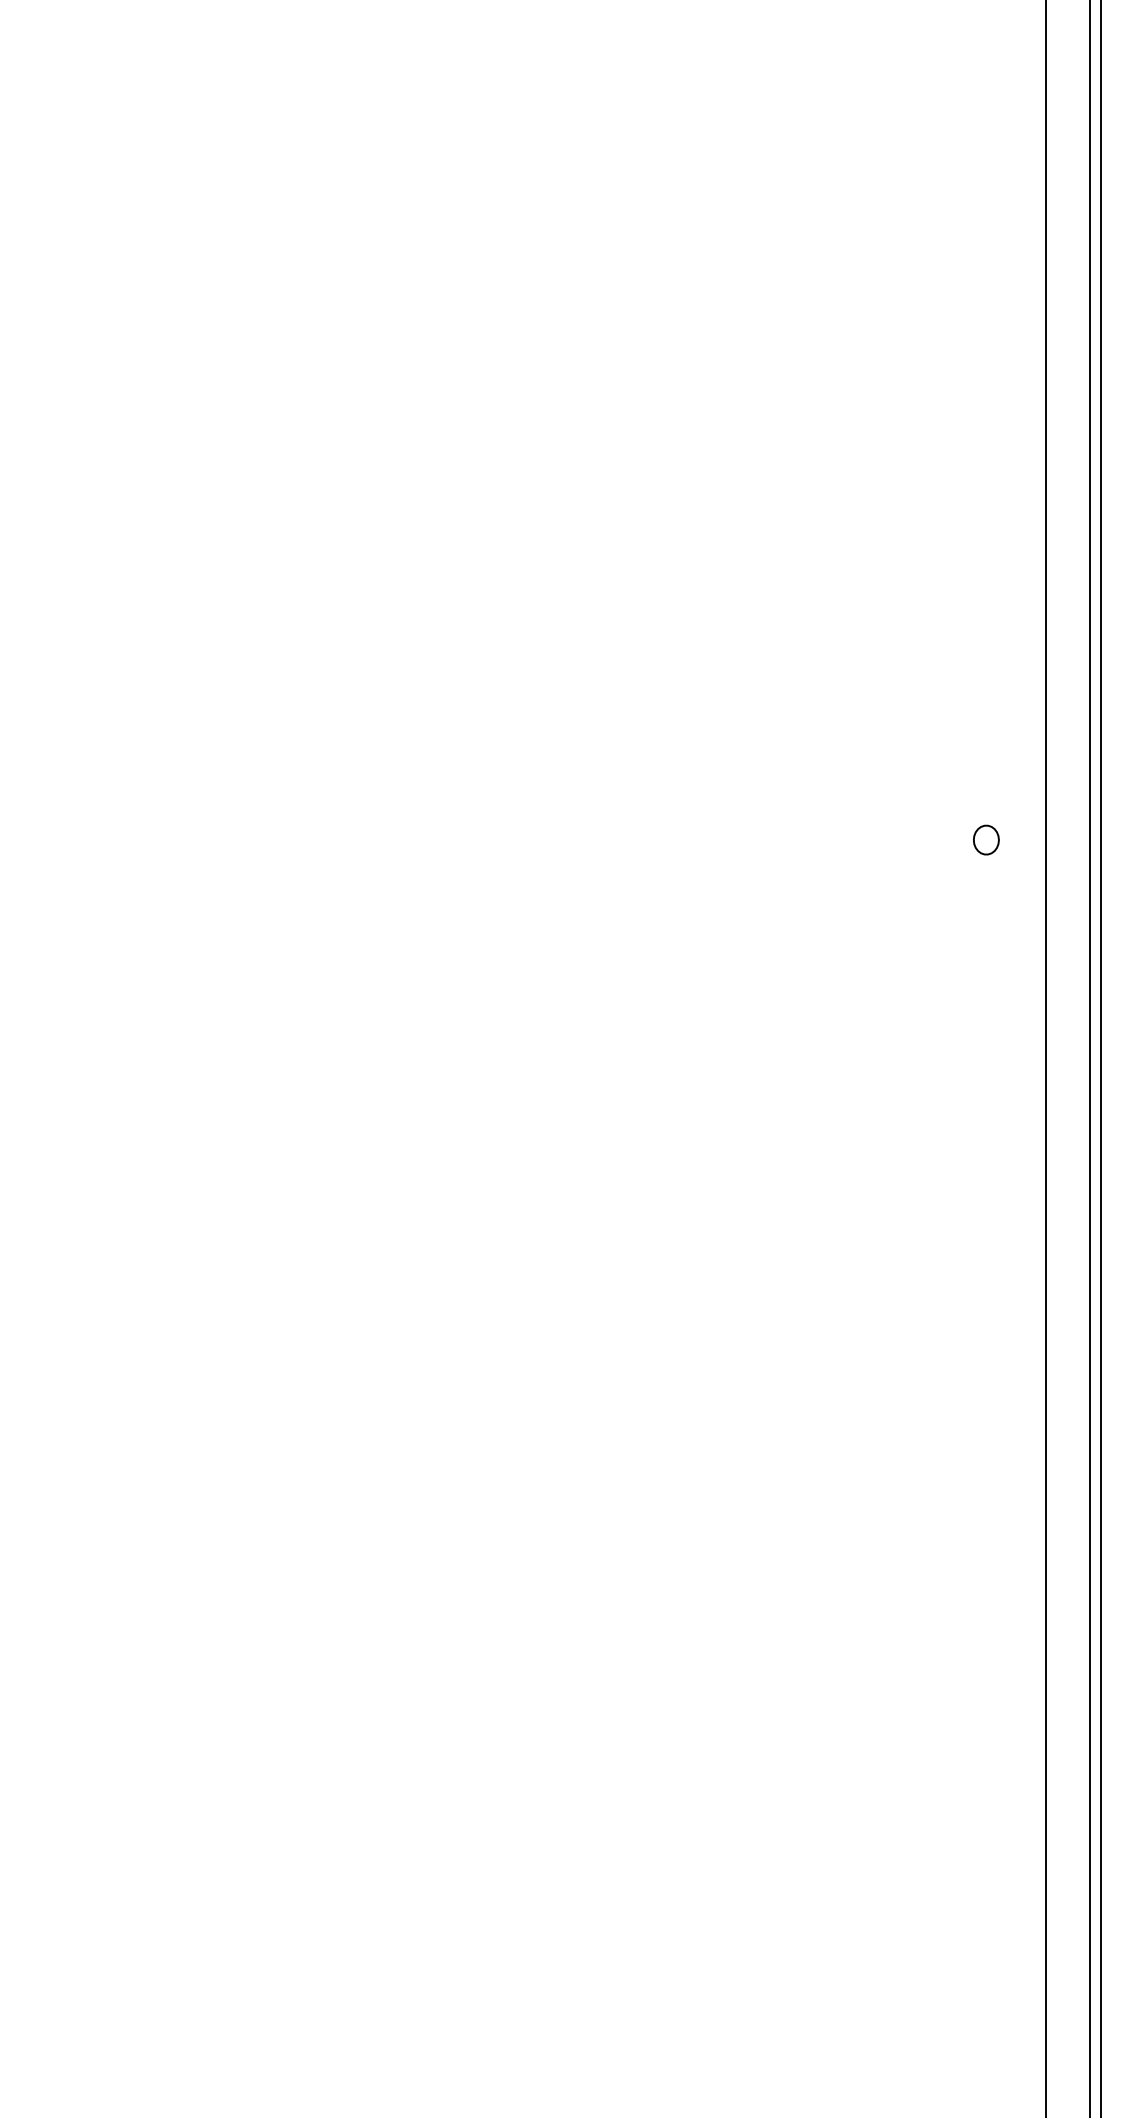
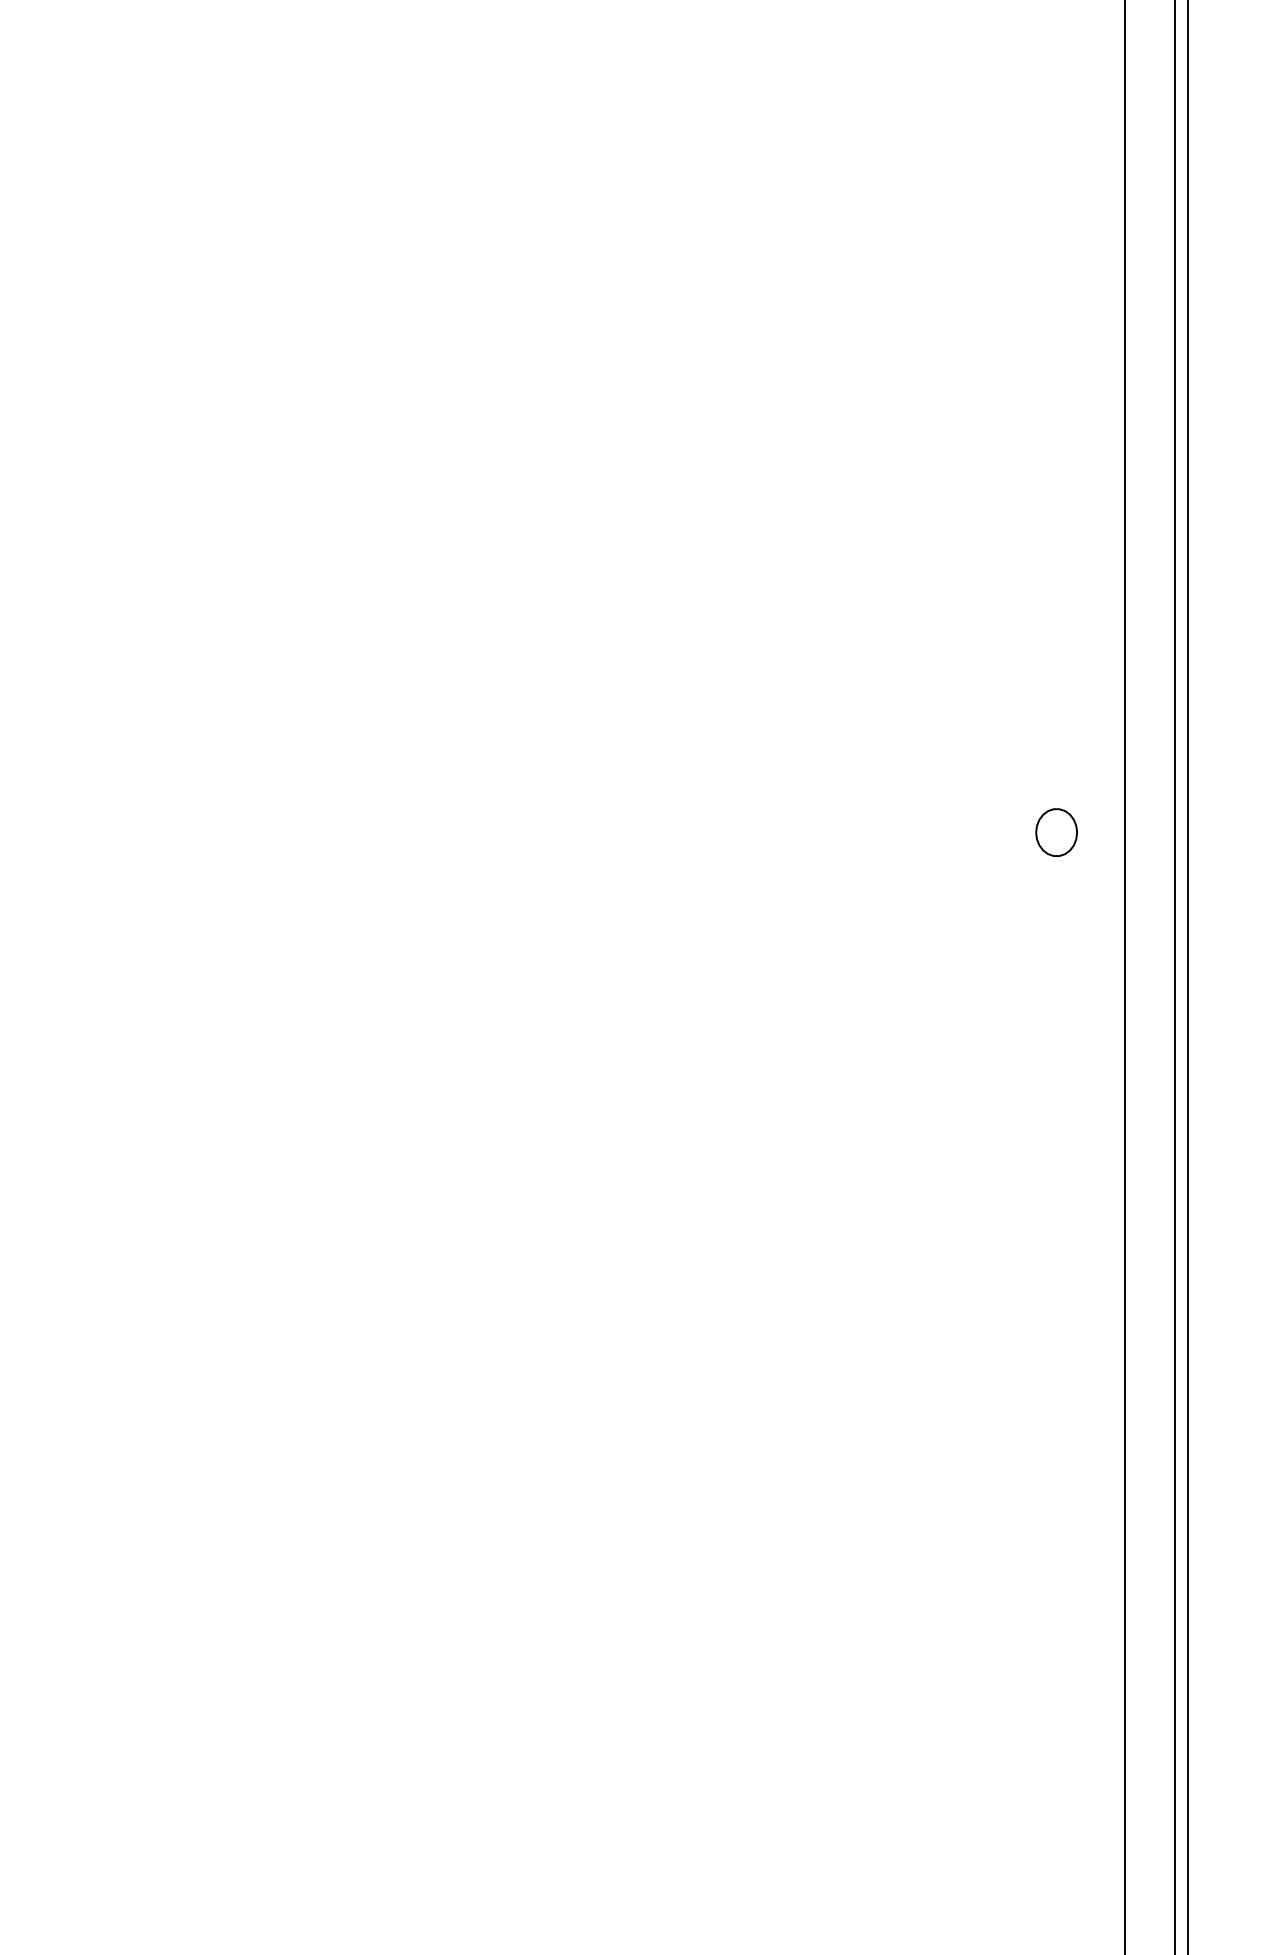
part: (986, 839) -> (1056, 831), size x1.43

